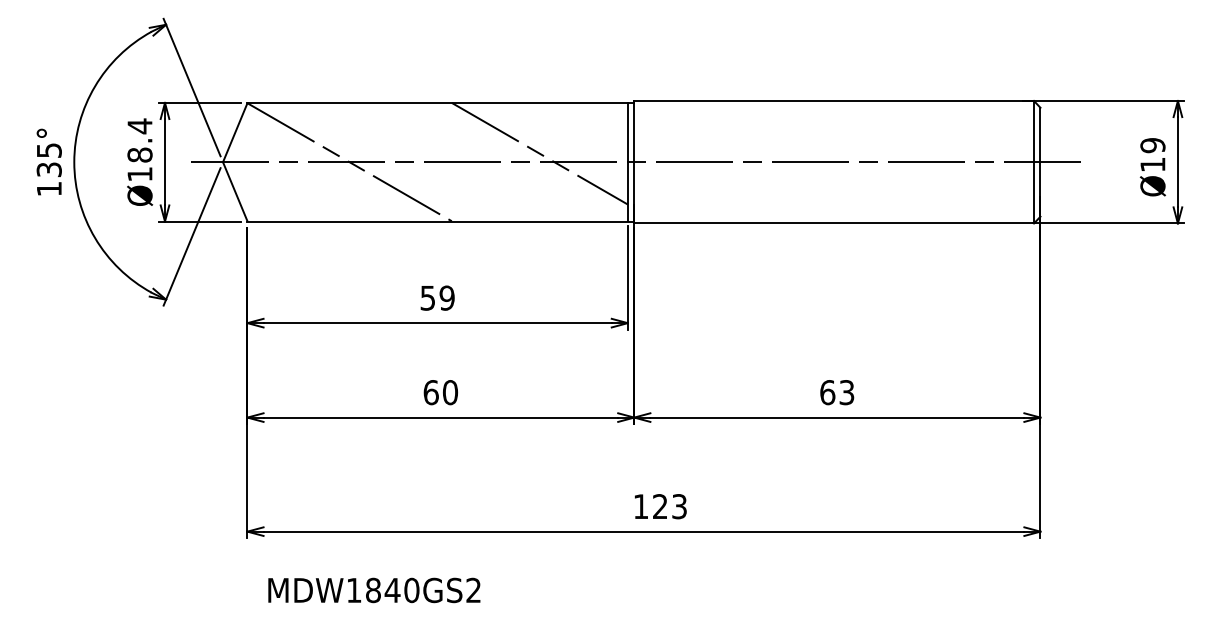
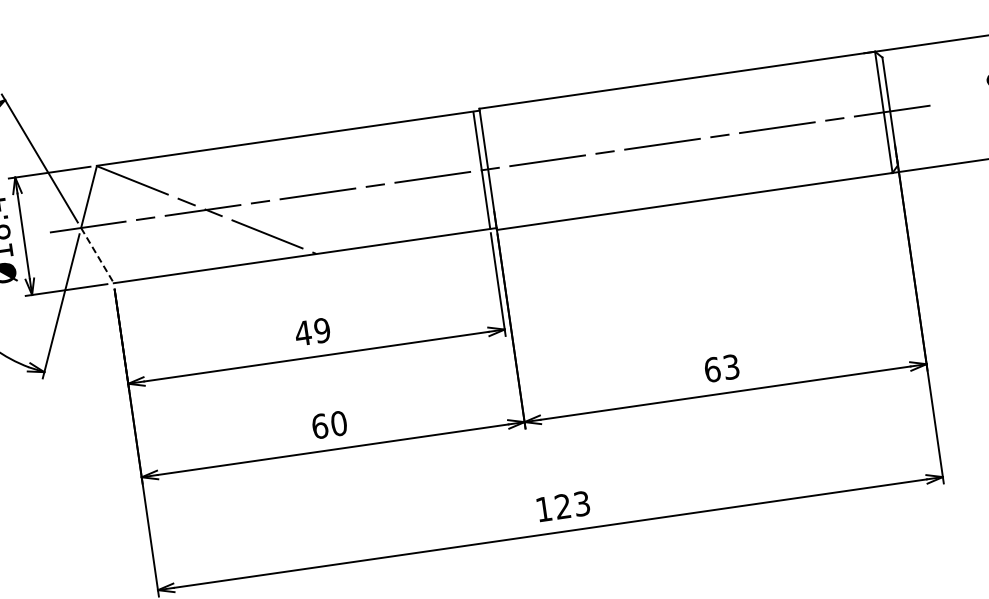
line: (539, 153) -> (393, 174), removed
line: (235, 191) -> (97, 255), solid -> dashed
text: (427, 298) -> (302, 333), 59 -> 49

